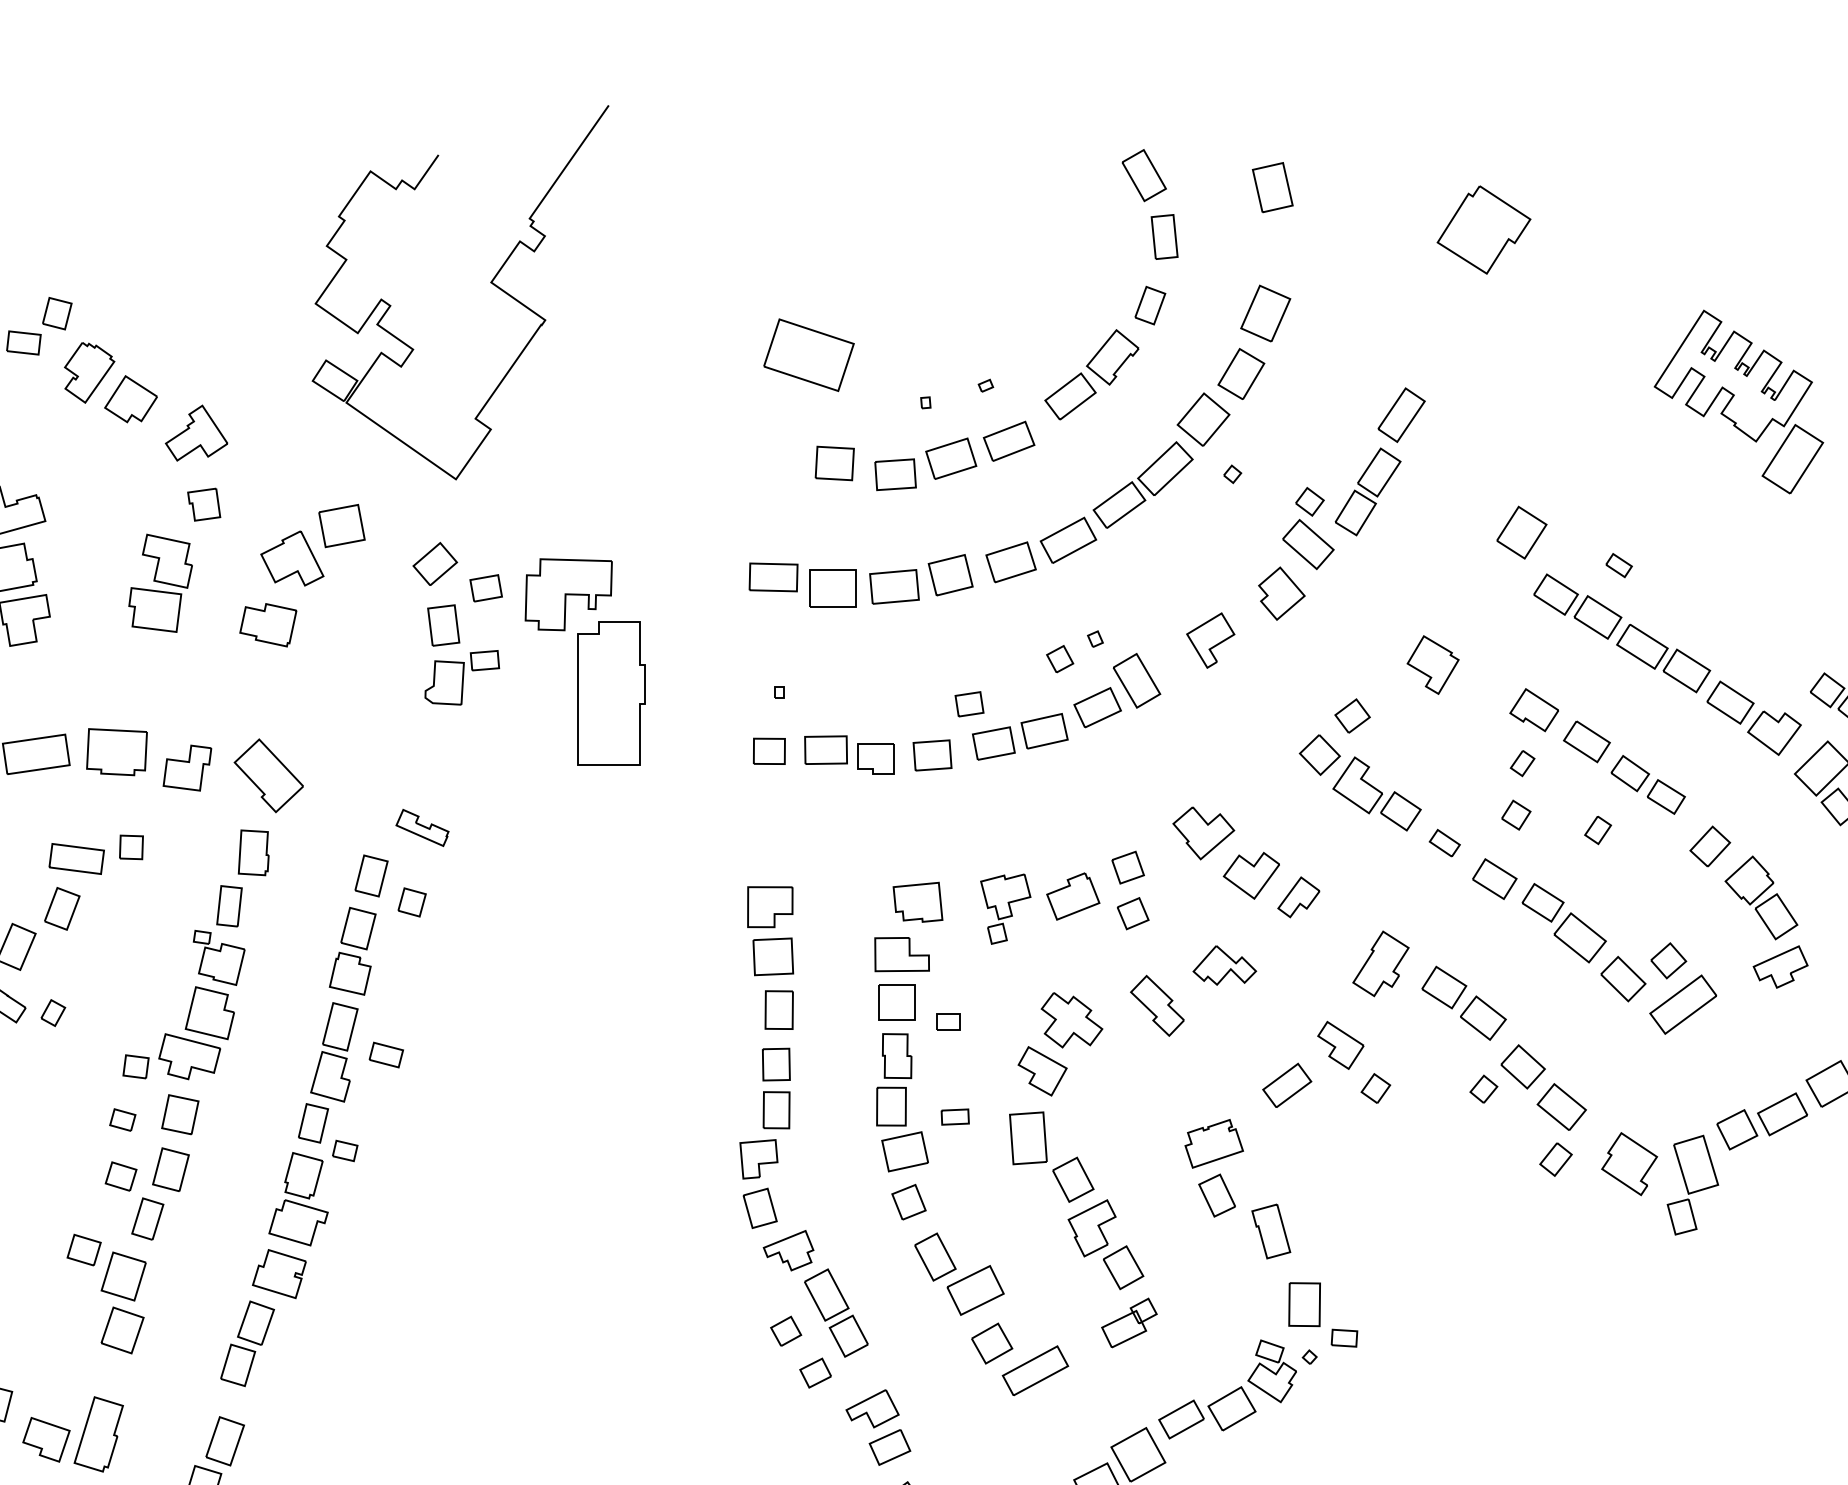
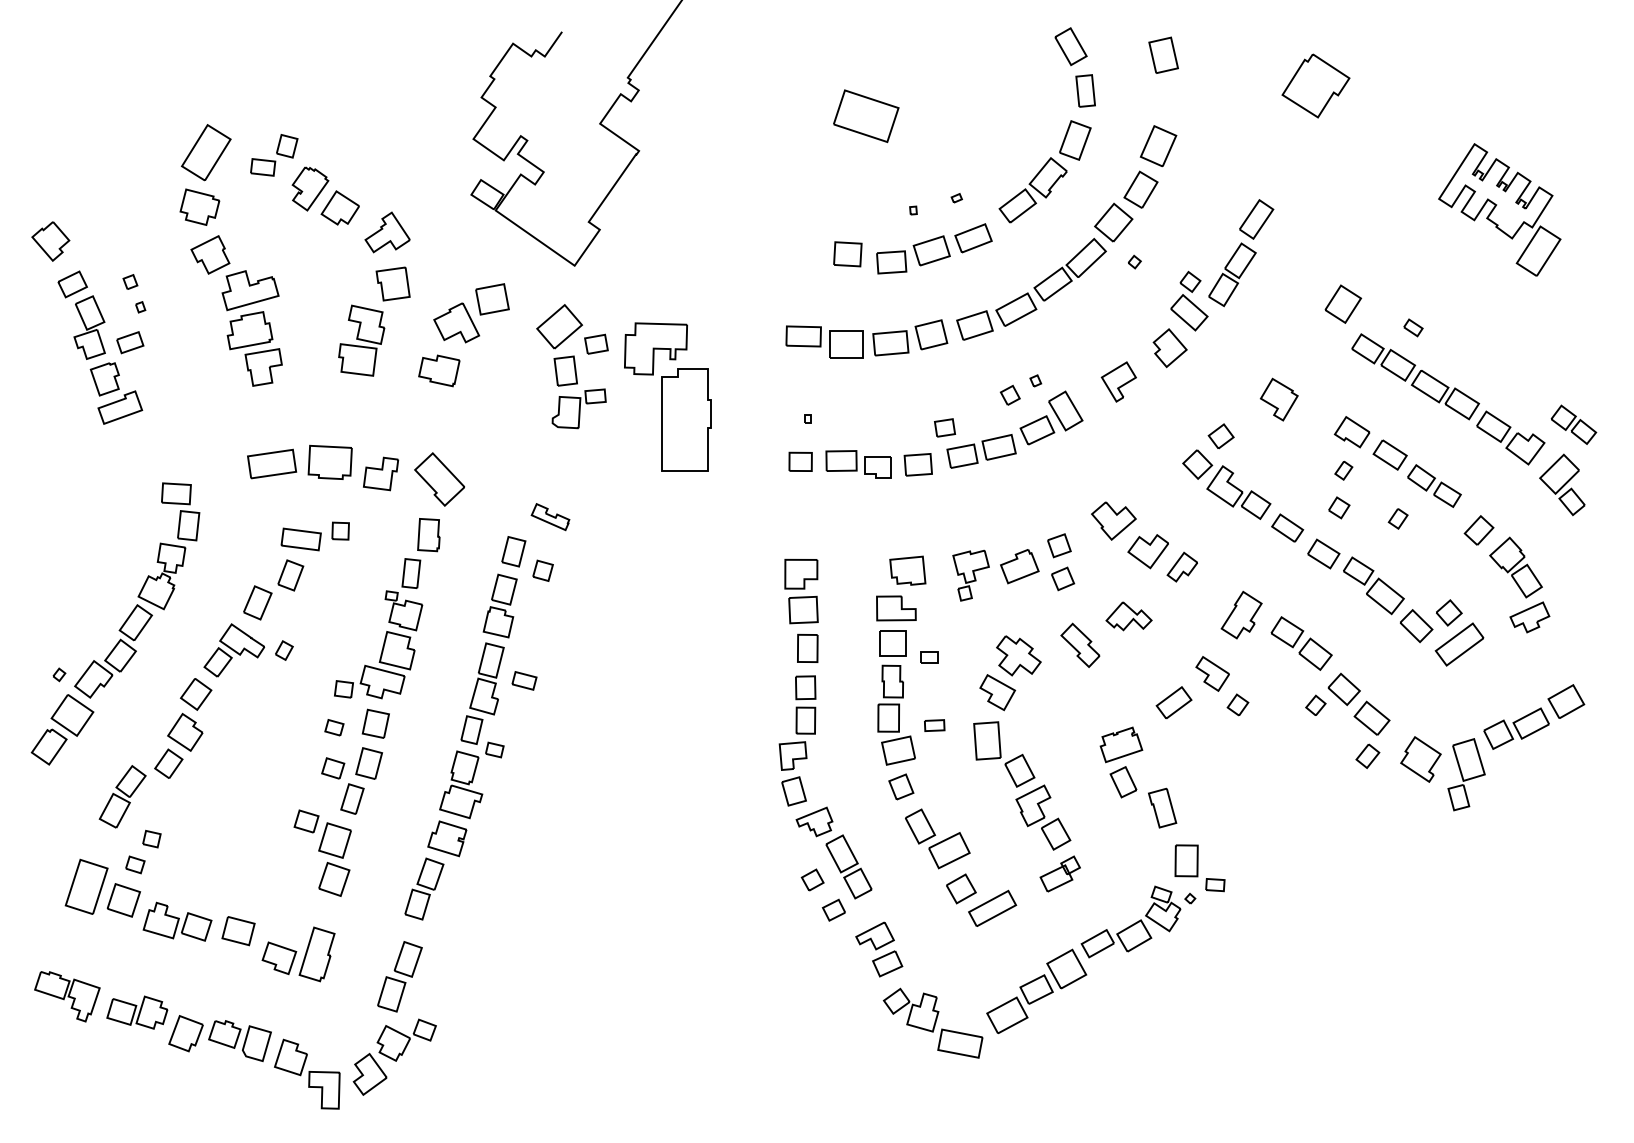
part: (1150, 305) -> (1075, 140), size x1.43
part: (809, 355) -> (866, 116), moved
part: (203, 503) -> (392, 283), size x1.43
part: (434, 563) -> (559, 326), size x1.43
part: (1444, 842) -> (1287, 527), size x1.43

